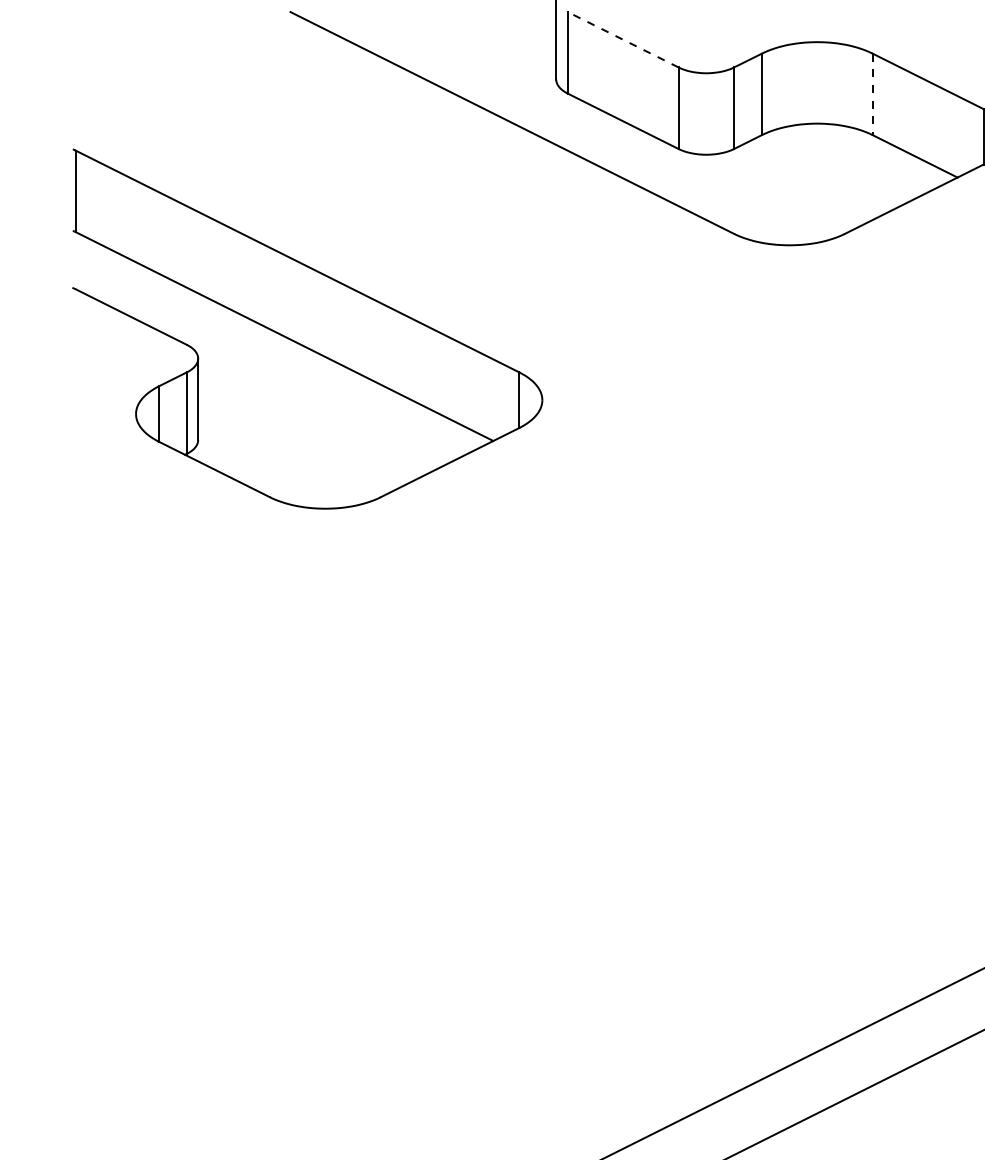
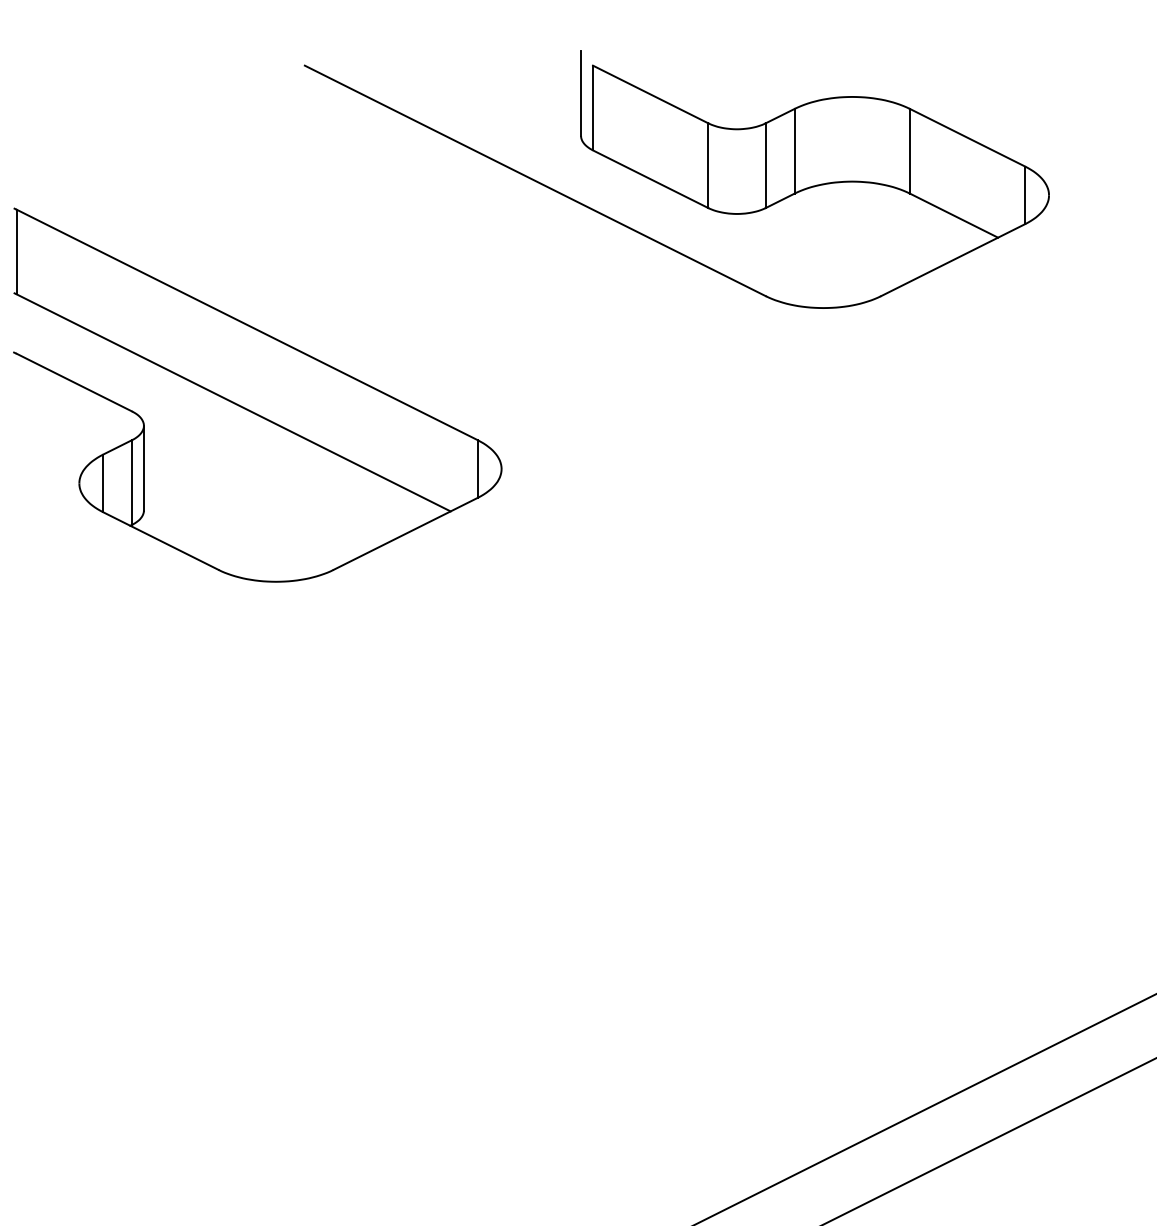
line: (623, 39) -> (650, 94), dashed -> solid
line: (872, 94) -> (909, 151), dashed -> solid
part: (307, 328) -> (257, 394), moved

